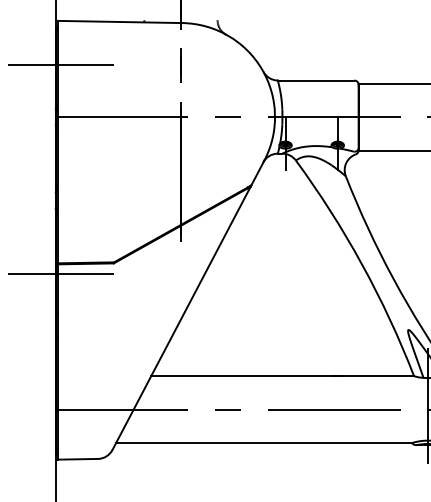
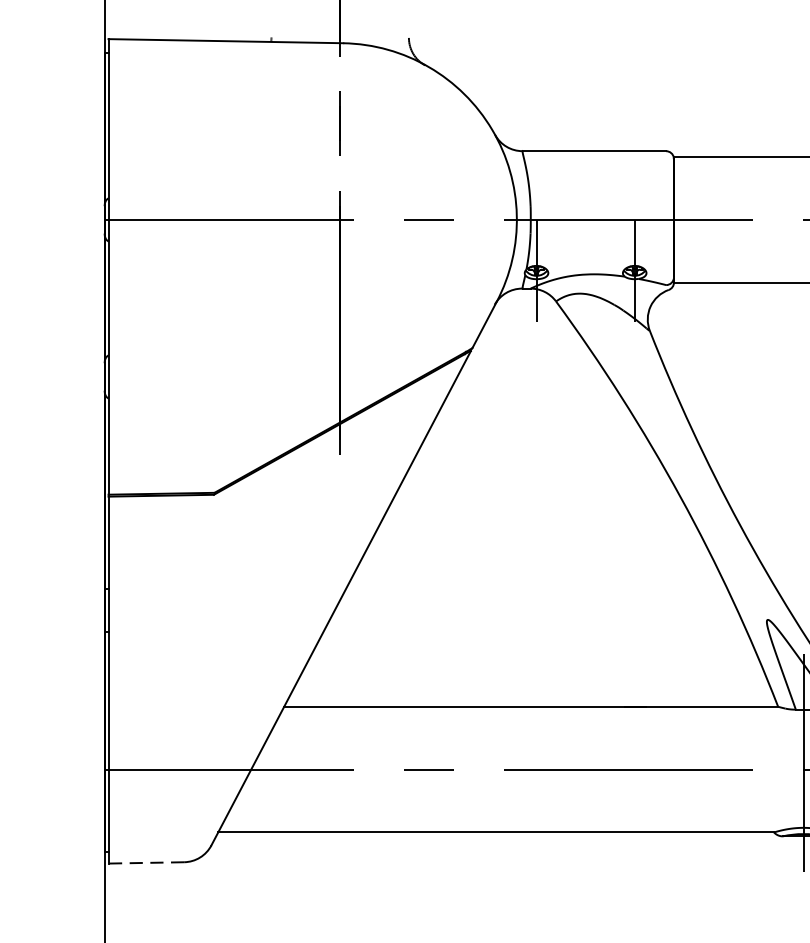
line: (60, 64) -> (113, 121), removed
line: (60, 273) -> (113, 513), removed
line: (77, 459) -> (145, 863), solid -> dashed

